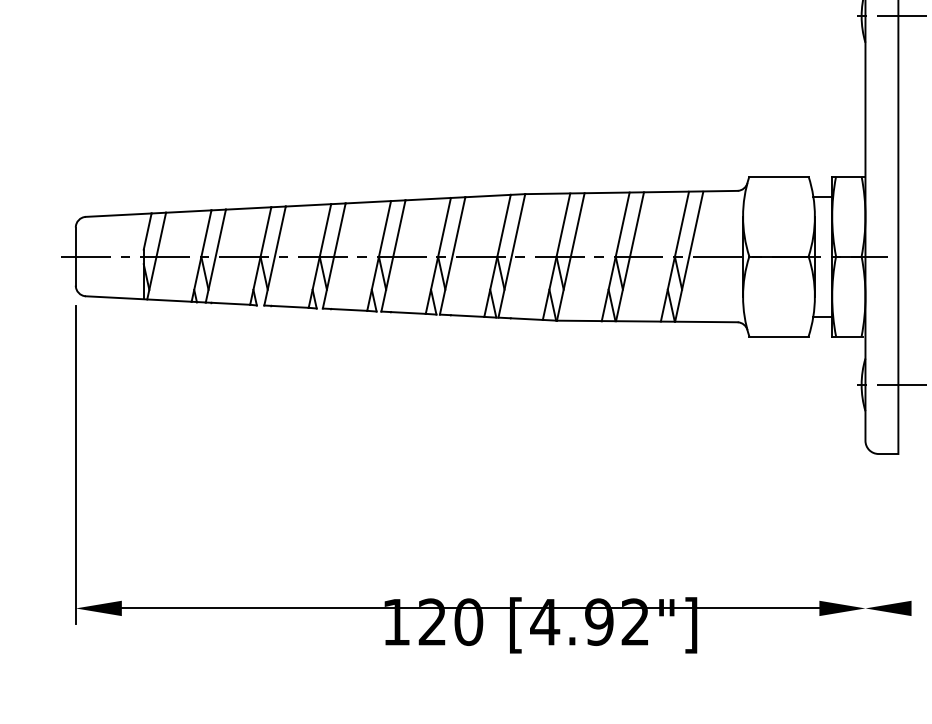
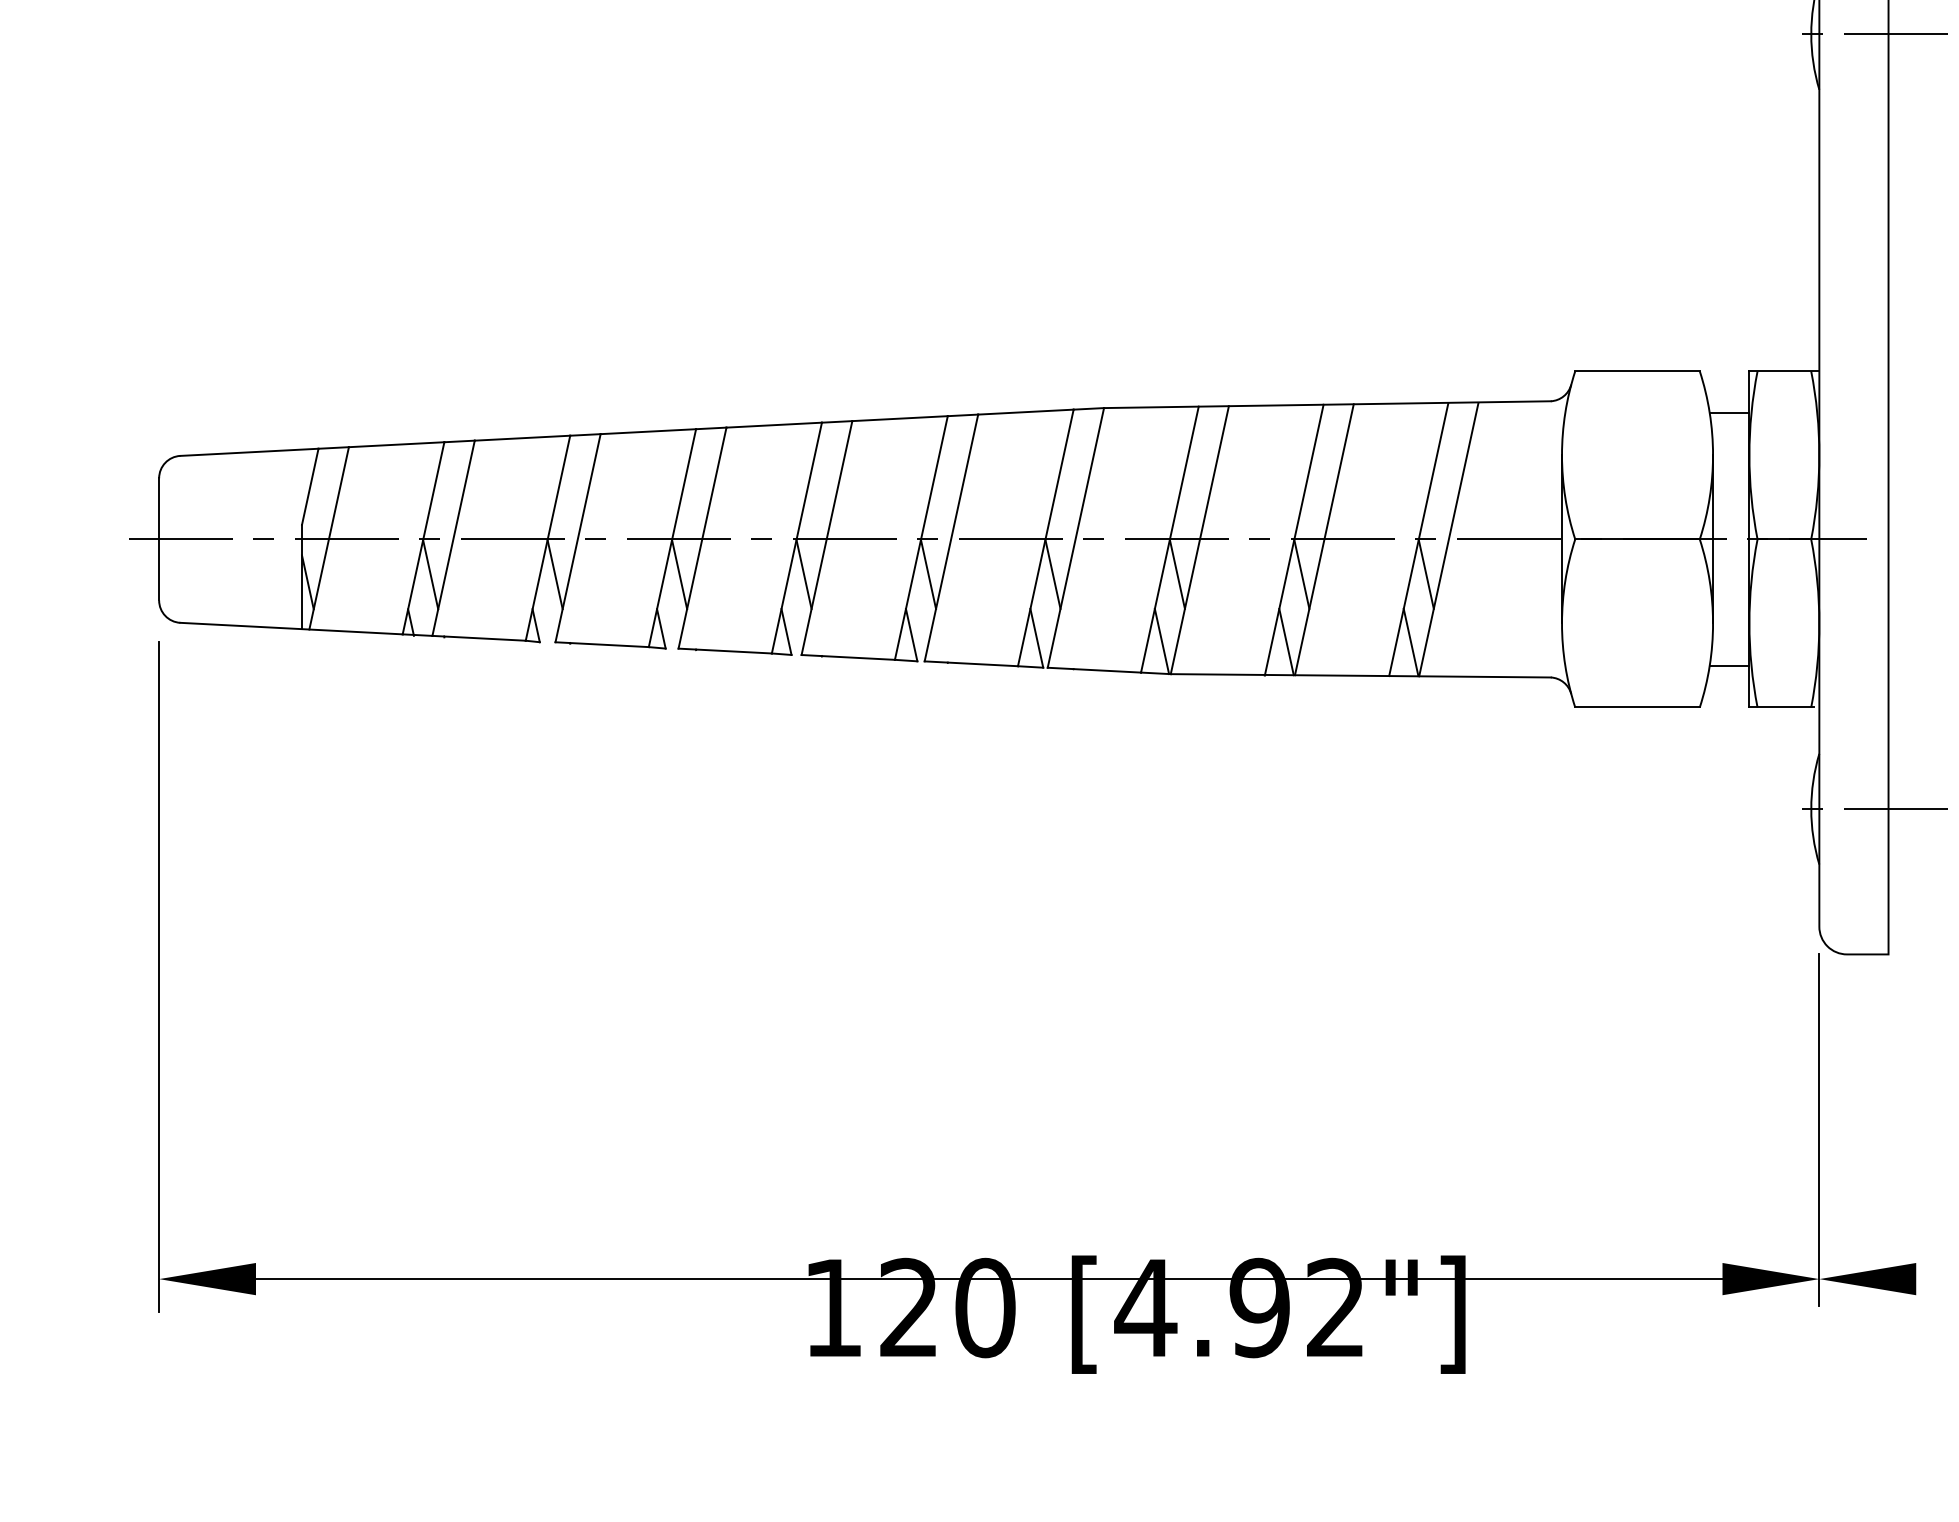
line: (865, 537) -> (1819, 1129), added

